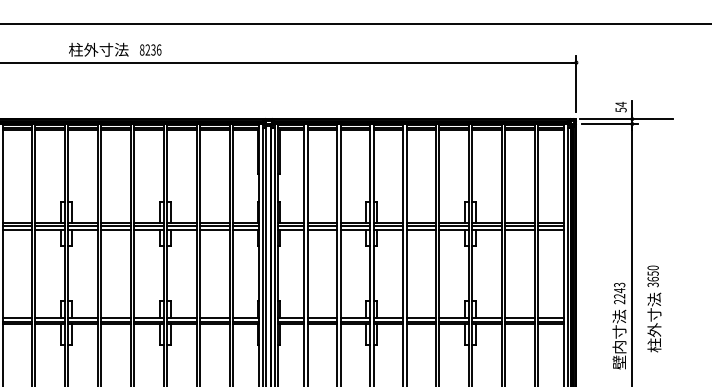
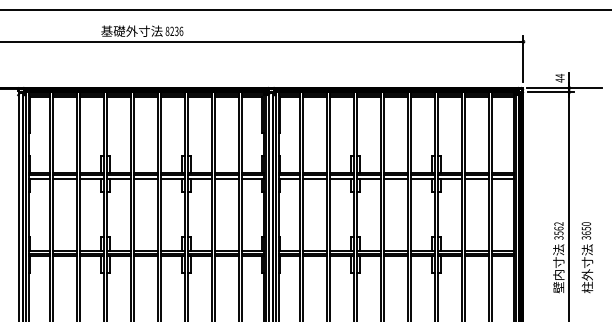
text: (98, 48) -> (131, 30), 柱外寸法 -> 基礎外寸法
text: (620, 109) -> (559, 80), 54 -> 44
text: (619, 292) -> (558, 230), 2243 -> 3562
text: (654, 308) -> (587, 257), moved

